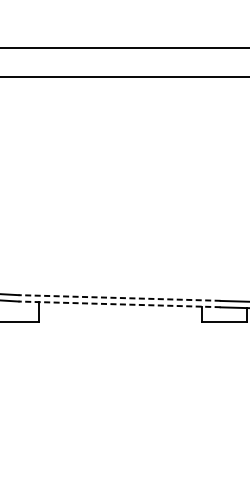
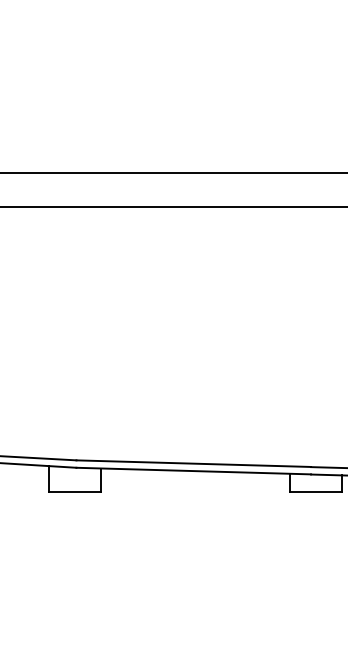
line: (119, 297) -> (193, 463), dashed -> solid
line: (119, 304) -> (193, 471), dashed -> solid

